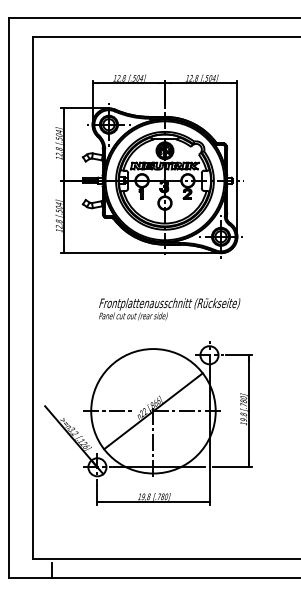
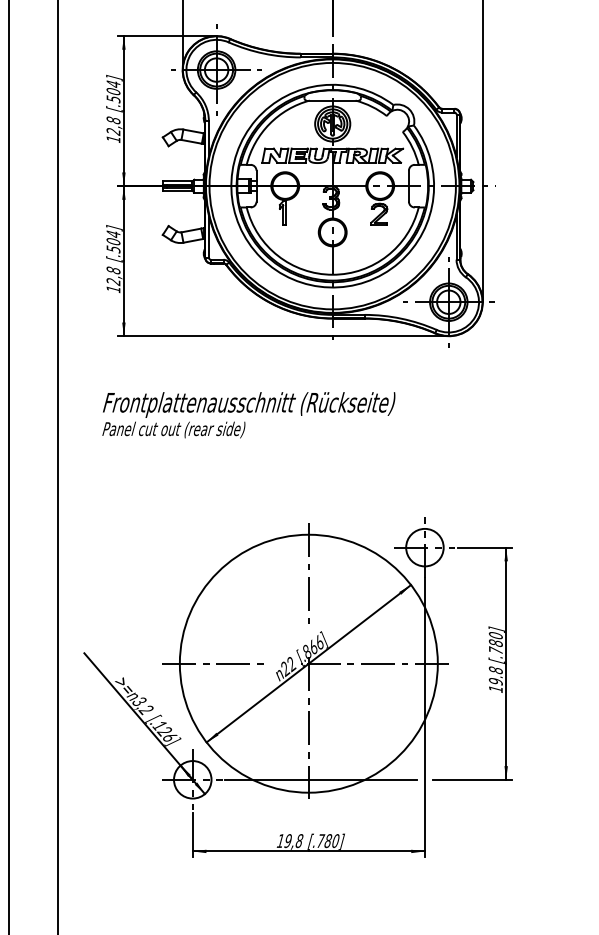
text: (169, 309) -> (248, 415), moved
line: (153, 367) -> (308, 573), added

